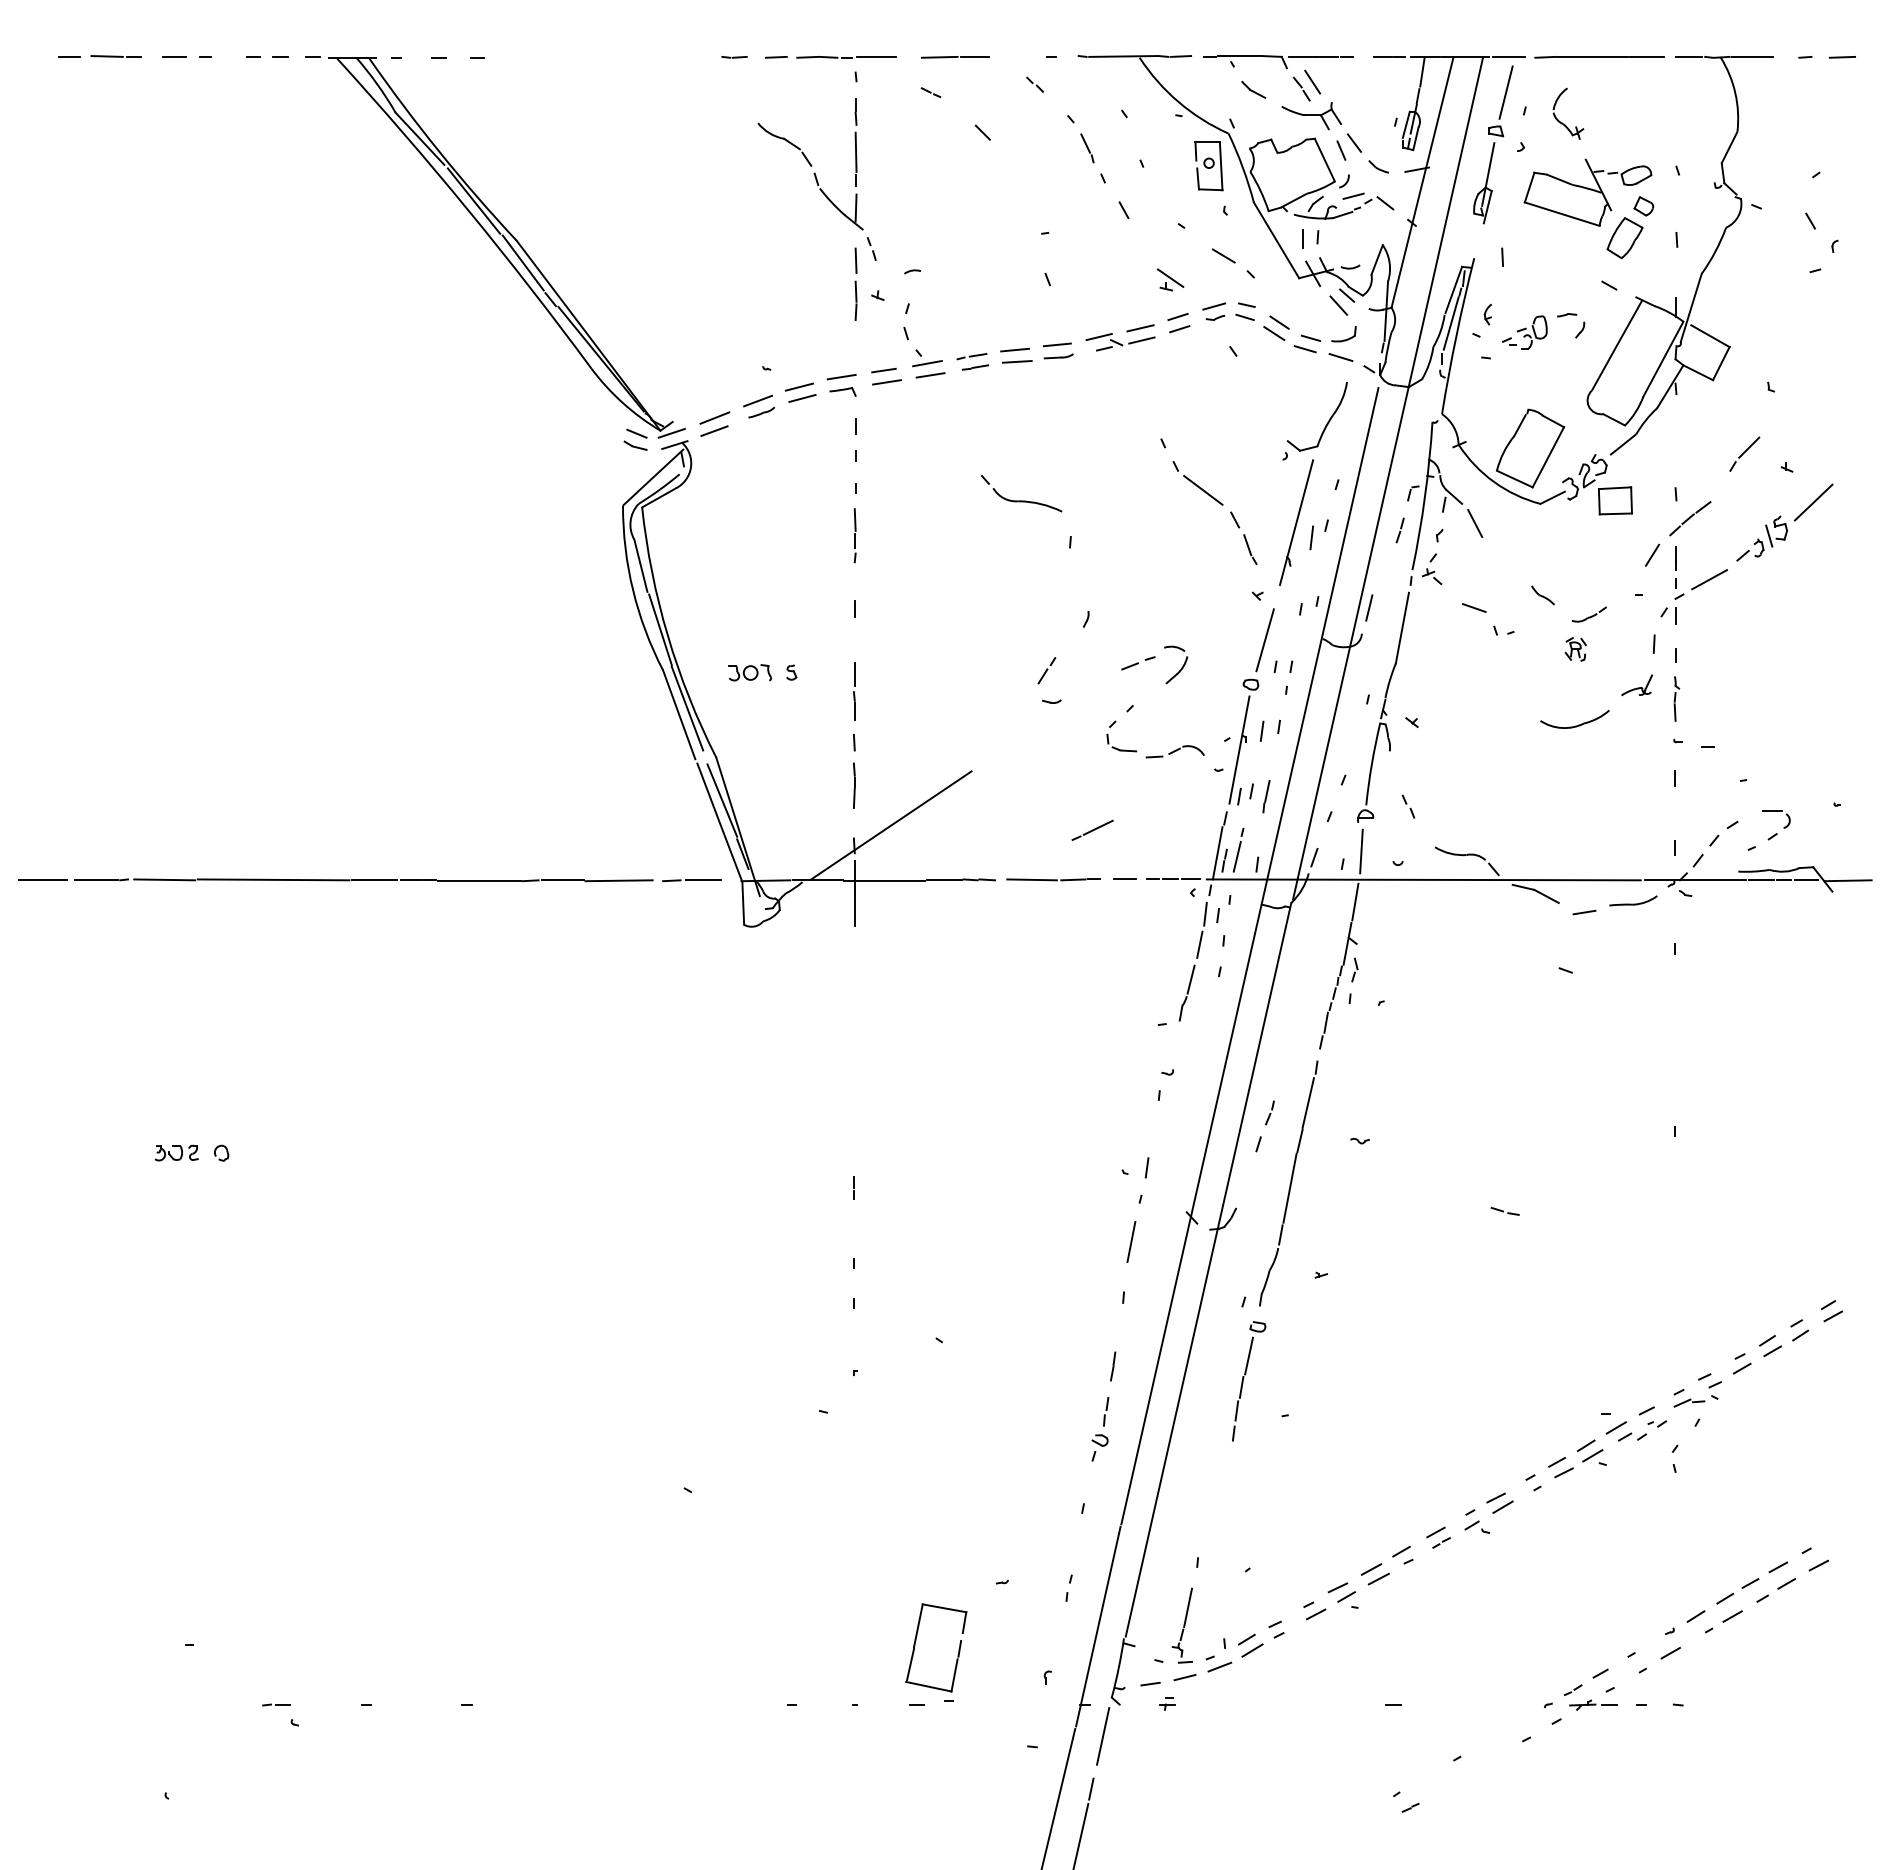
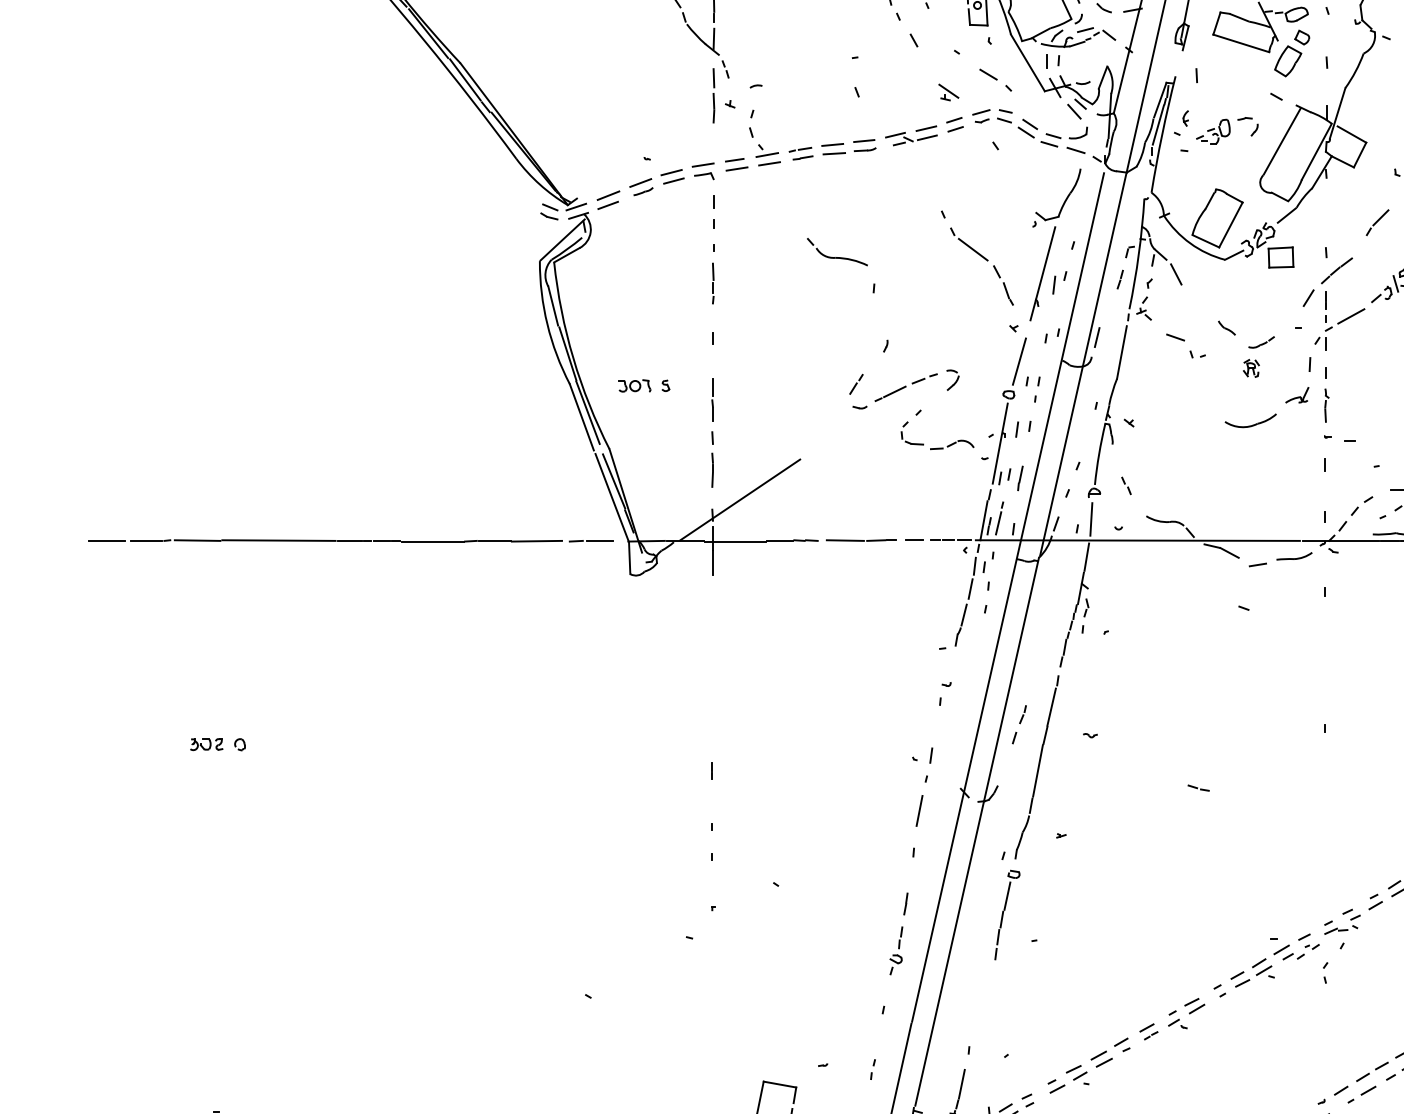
part: (1175, 665) -> (952, 380), size x0.71
line: (1092, 829) -> (890, 393), moved

